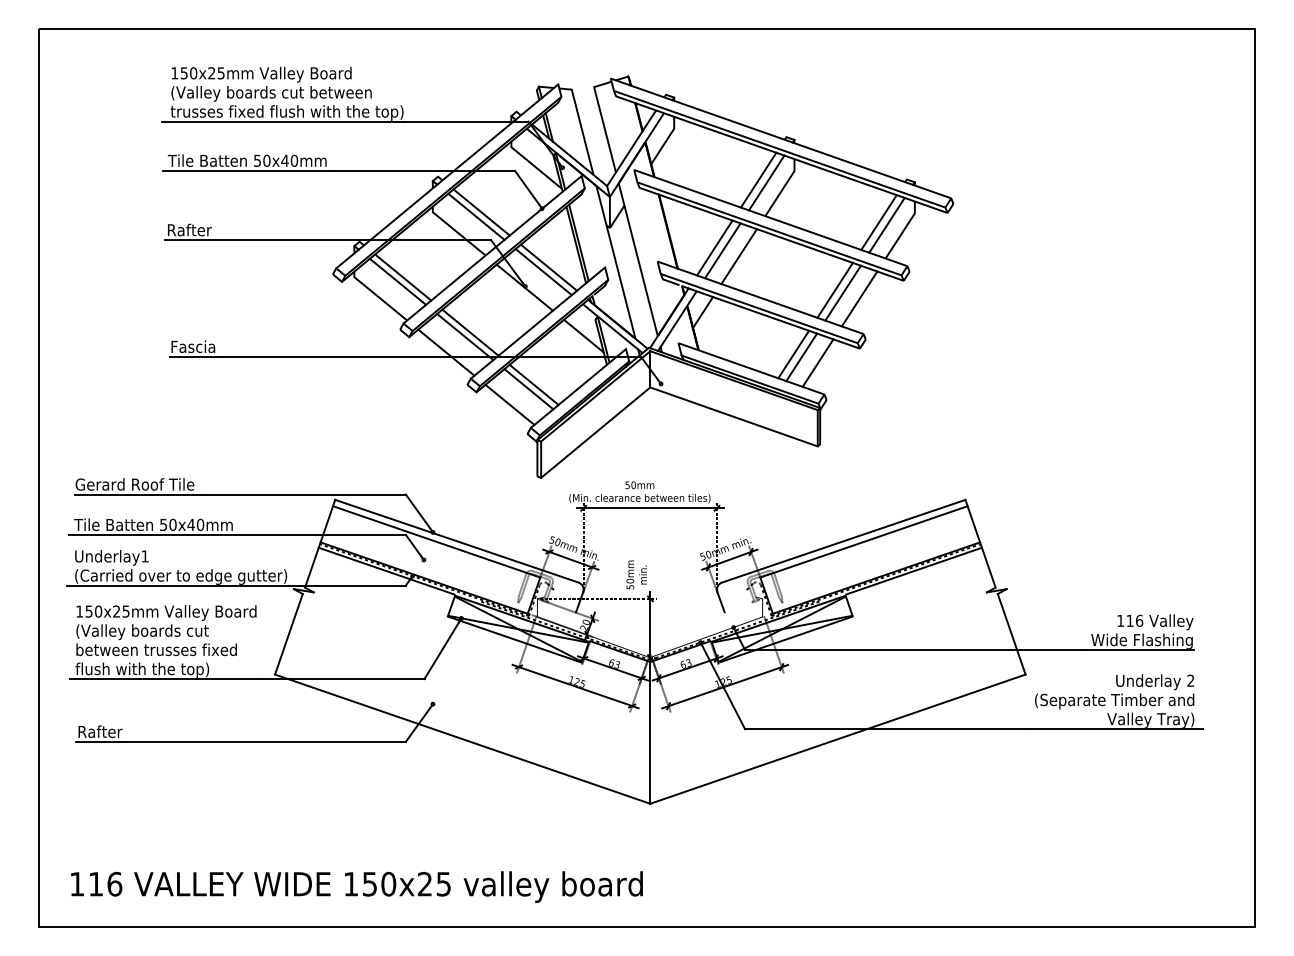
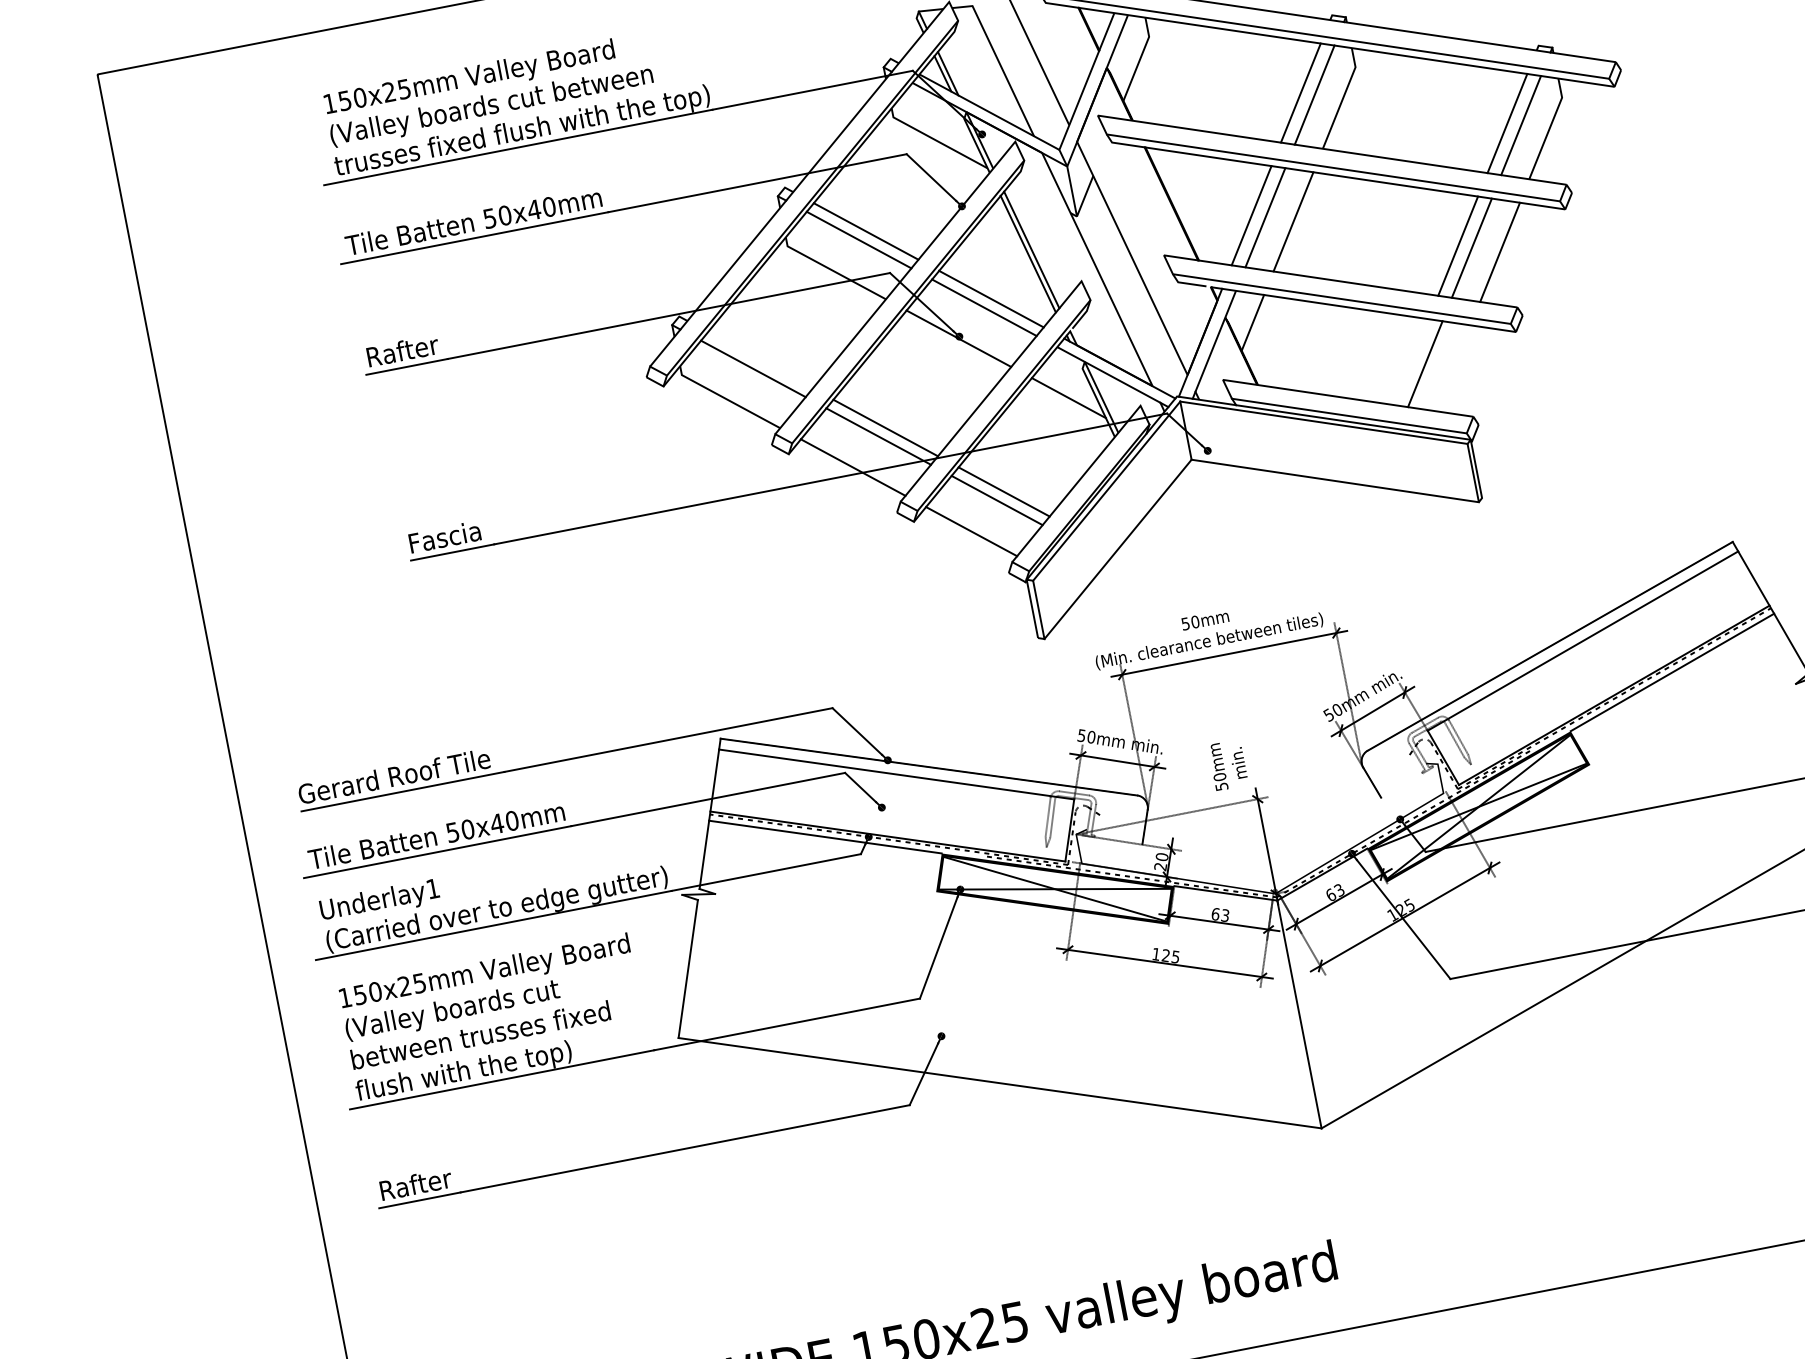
line: (403, 277) -> (760, 360), removed
line: (793, 354) -> (1411, 362), removed
line: (817, 362) -> (1452, 367), removed

